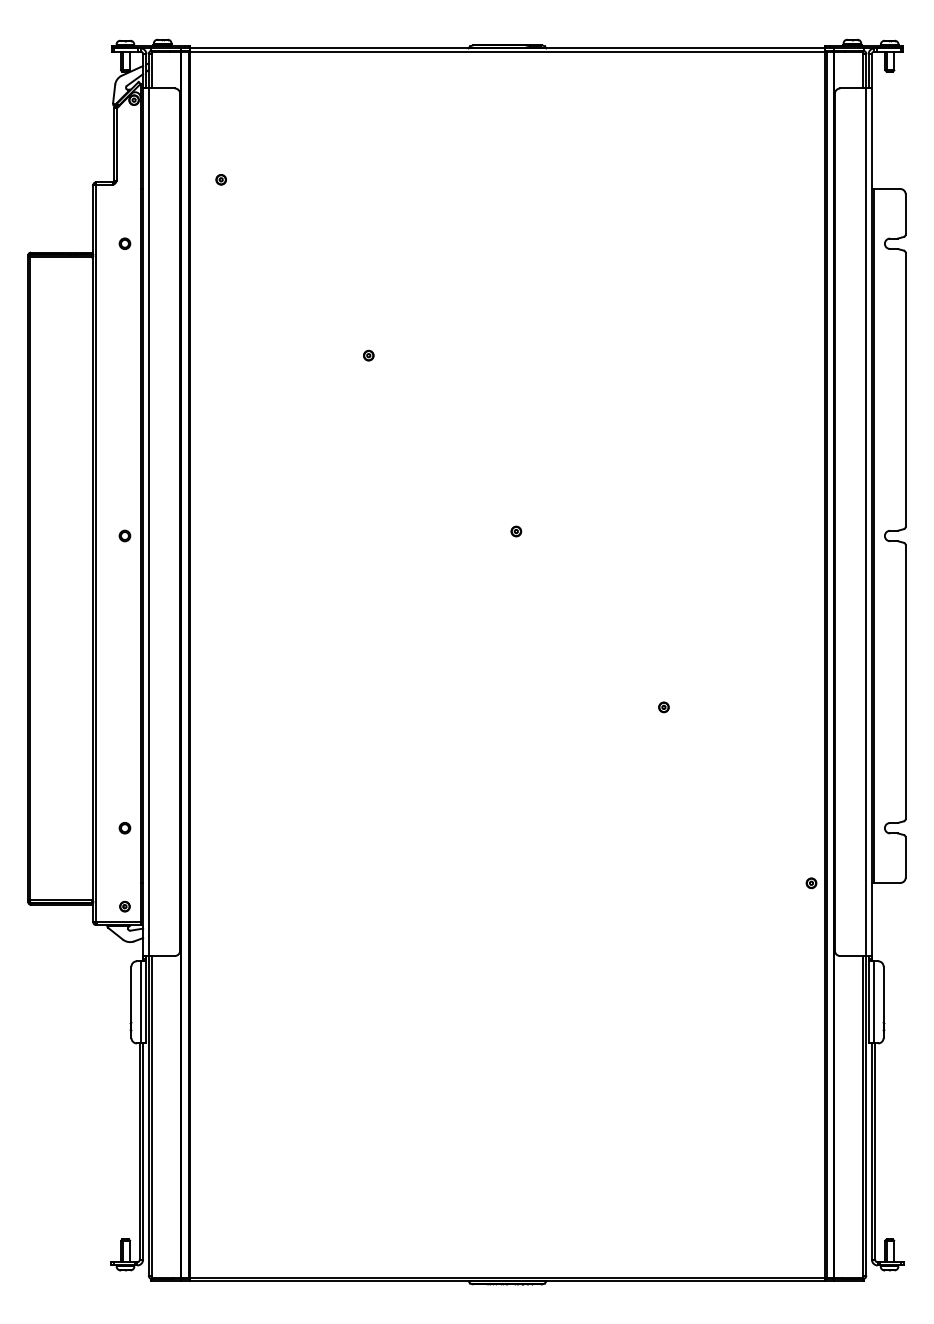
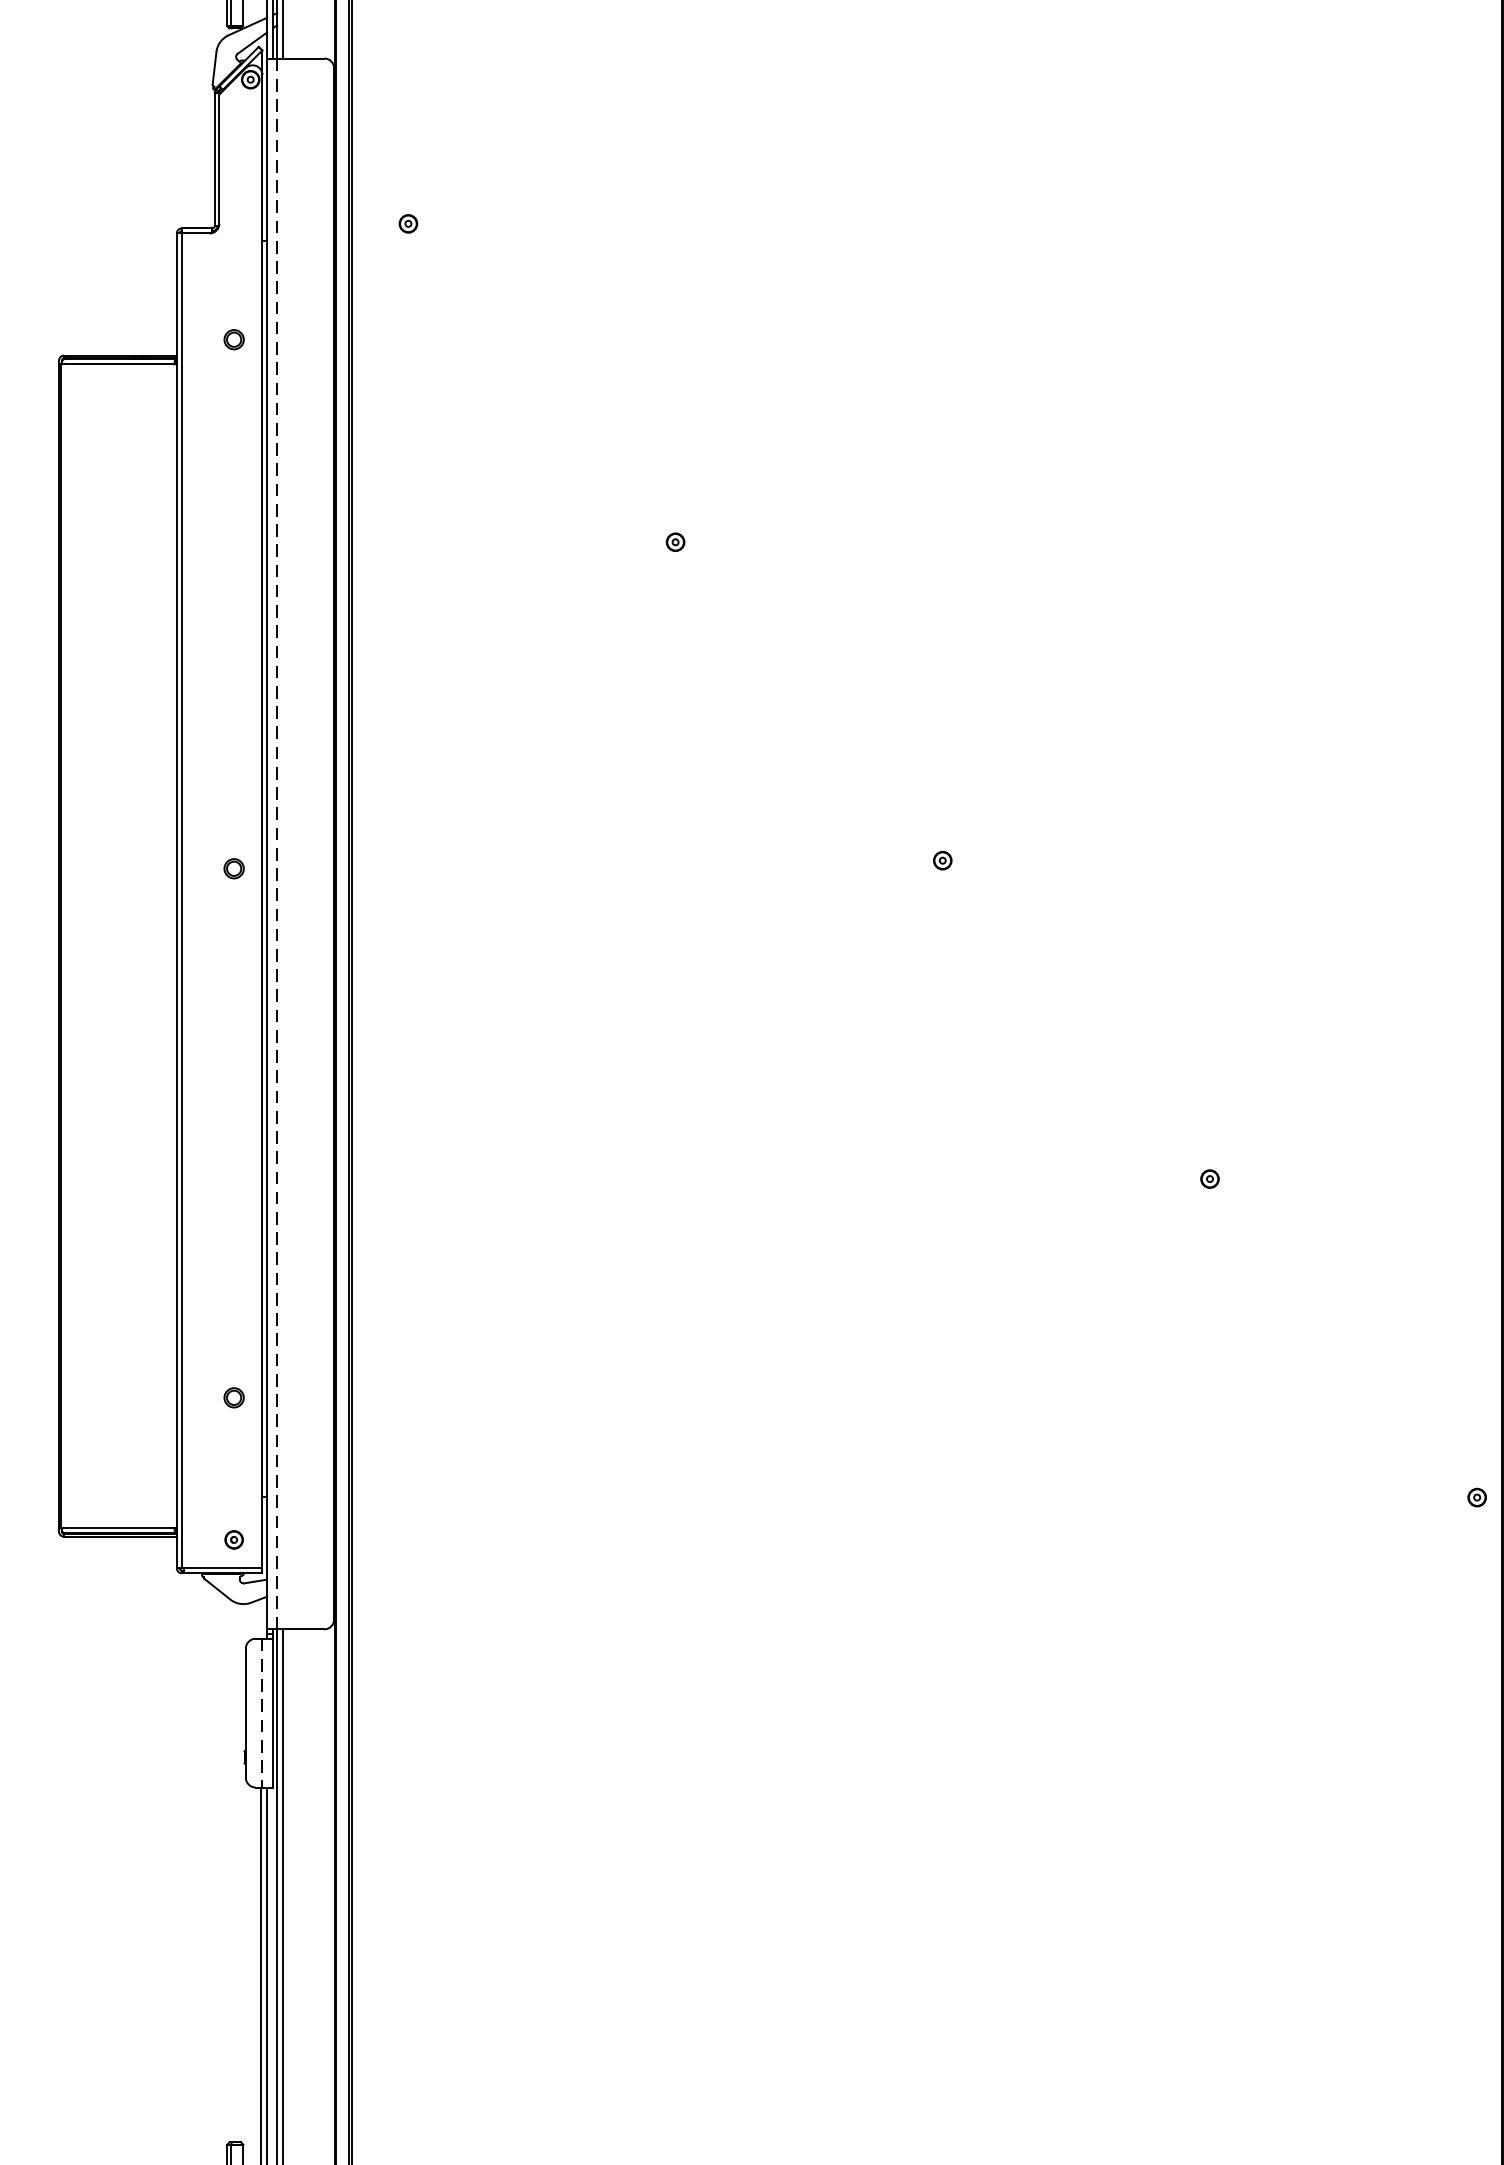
line: (148, 522) -> (276, 844), solid -> dashed
line: (140, 1002) -> (262, 1713), solid -> dashed

